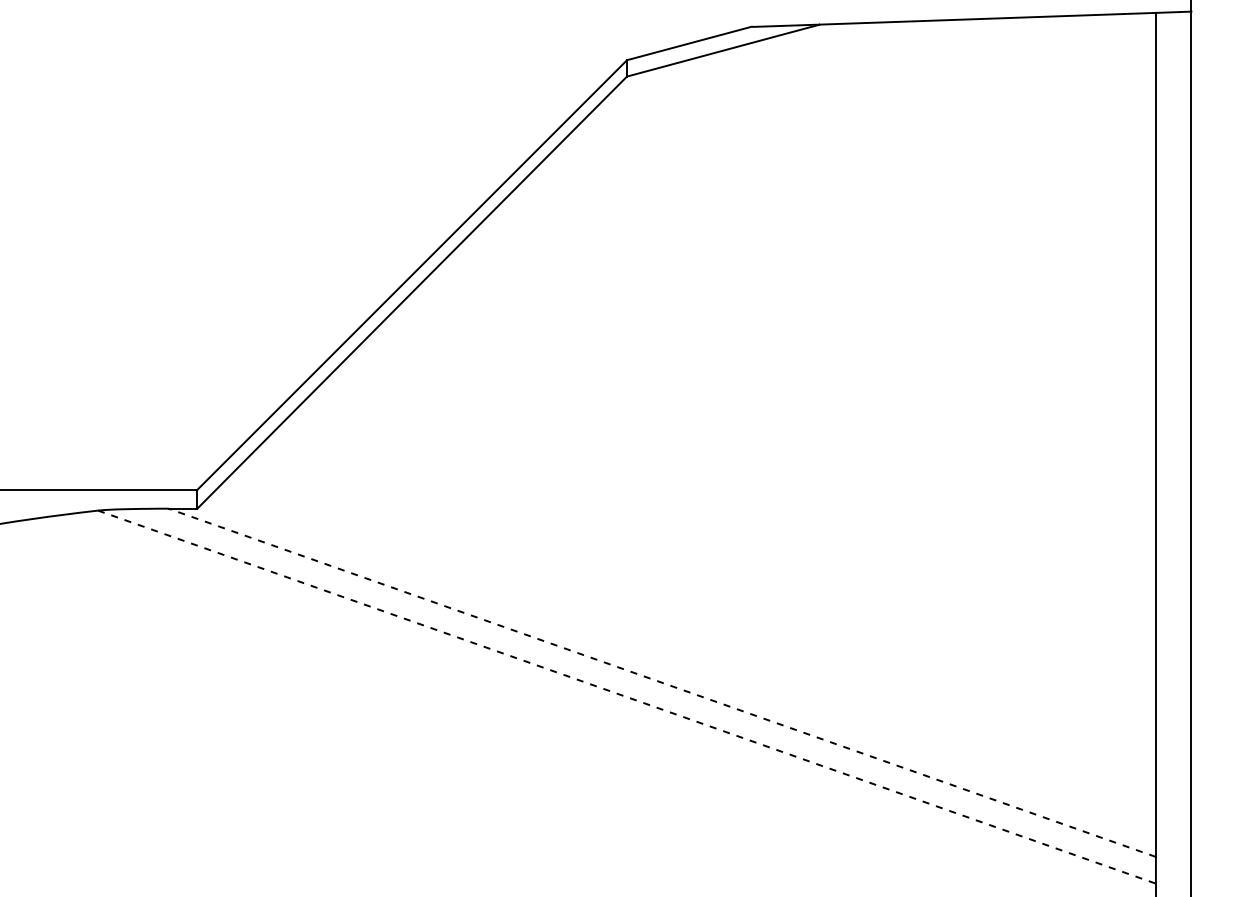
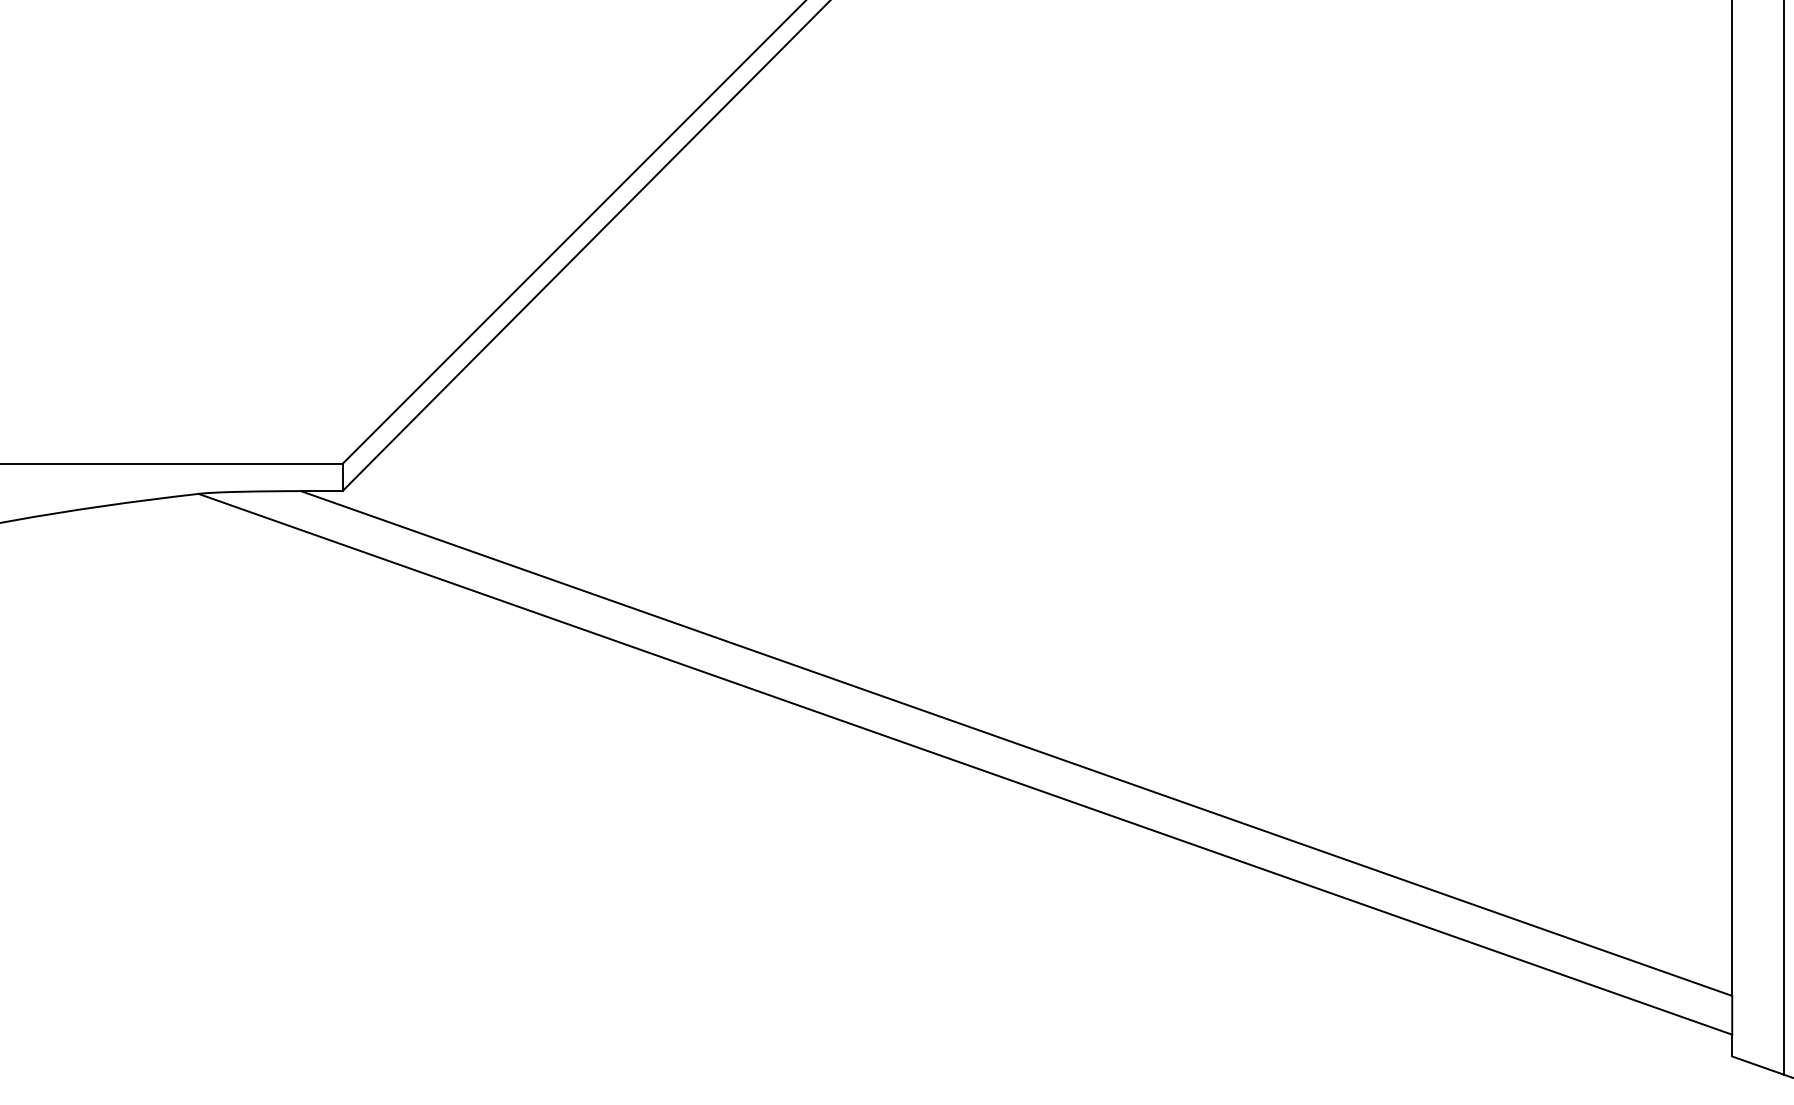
line: (661, 682) -> (1015, 743), dashed -> solid
line: (626, 697) -> (964, 764), dashed -> solid

